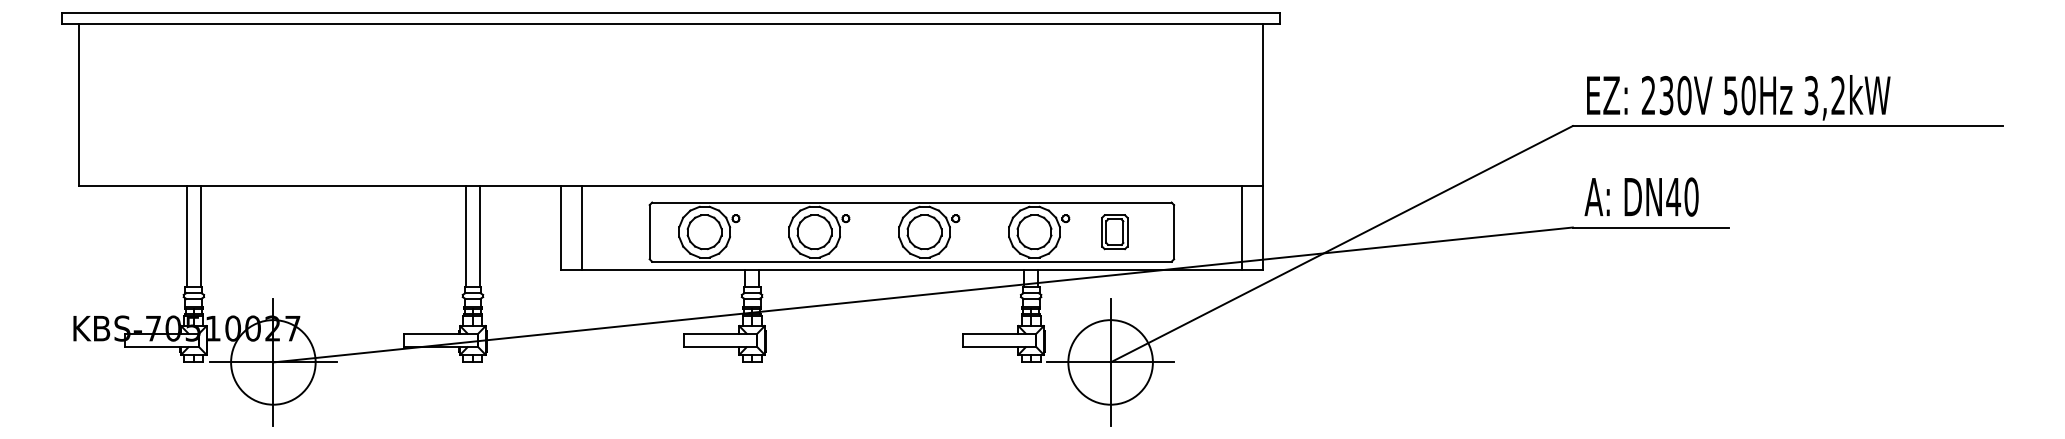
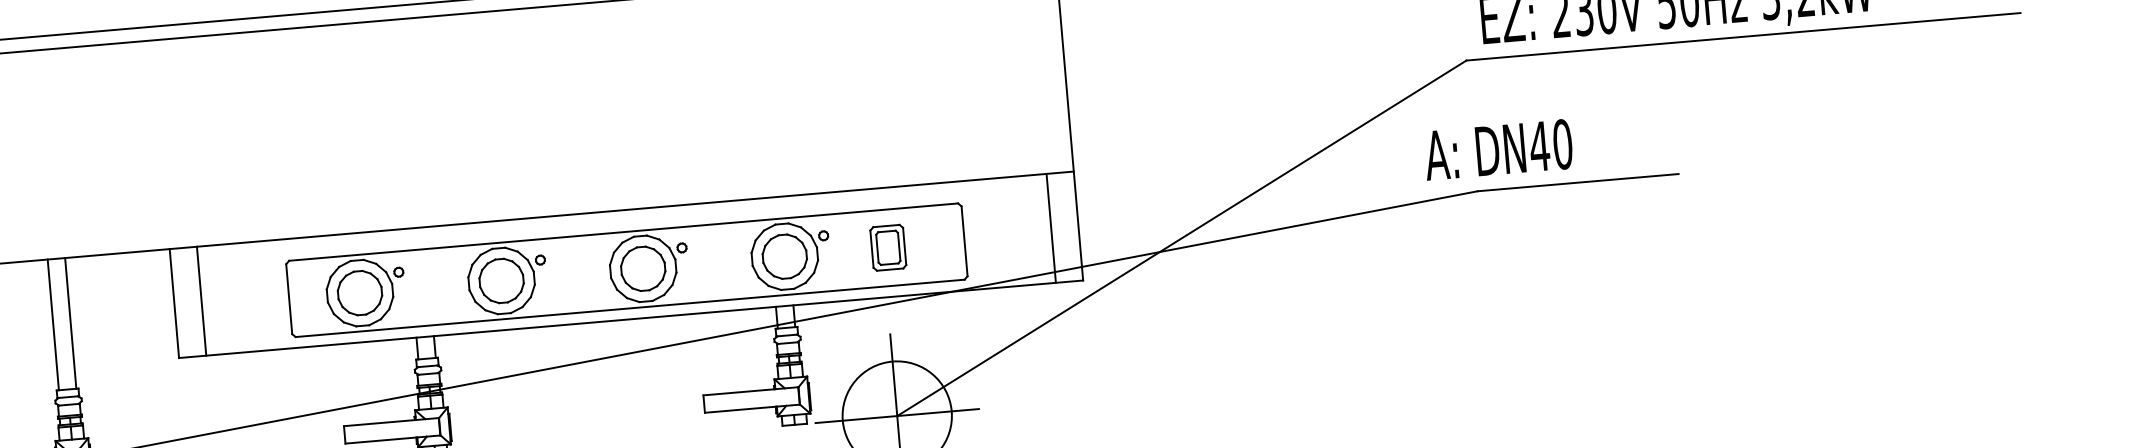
text: (1641, 196) -> (1498, 149), moved

